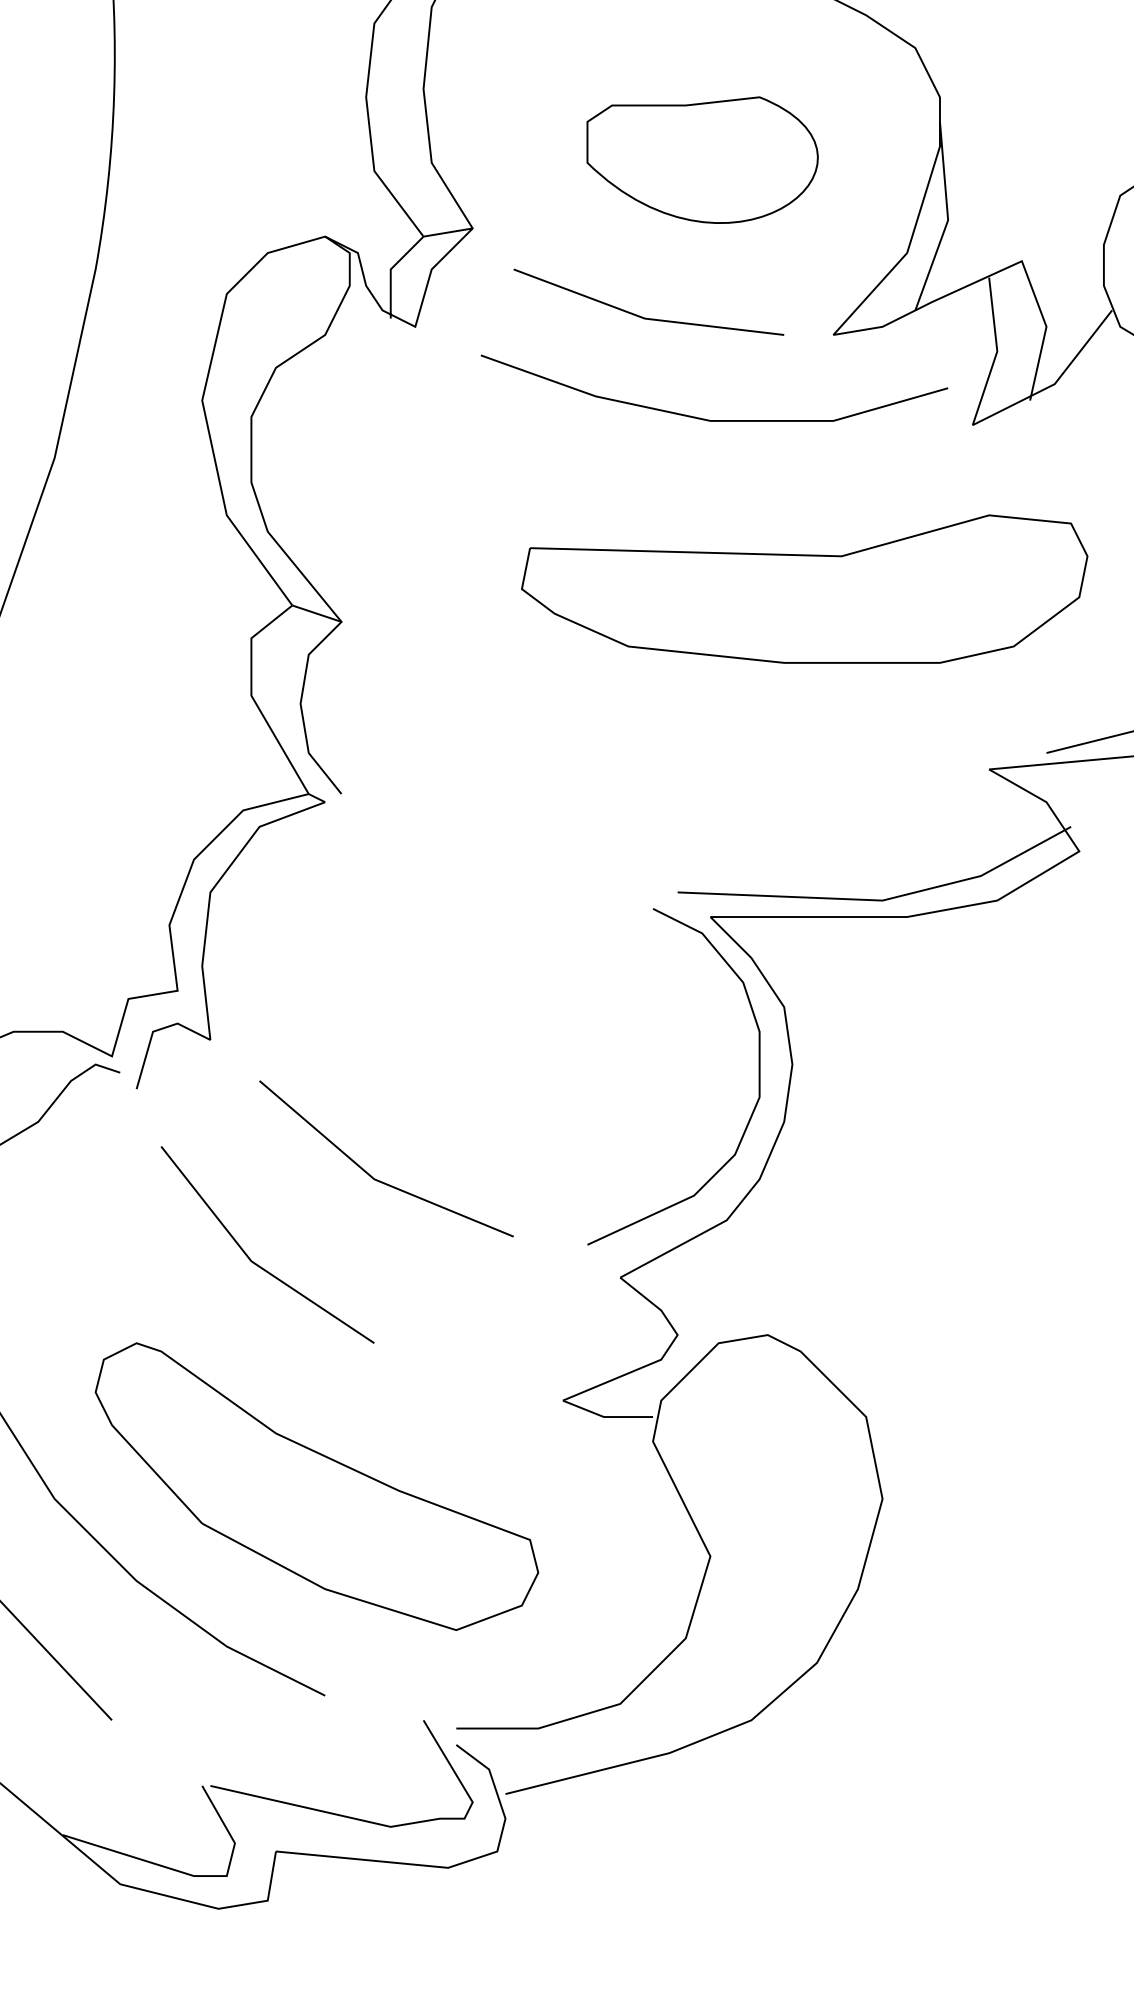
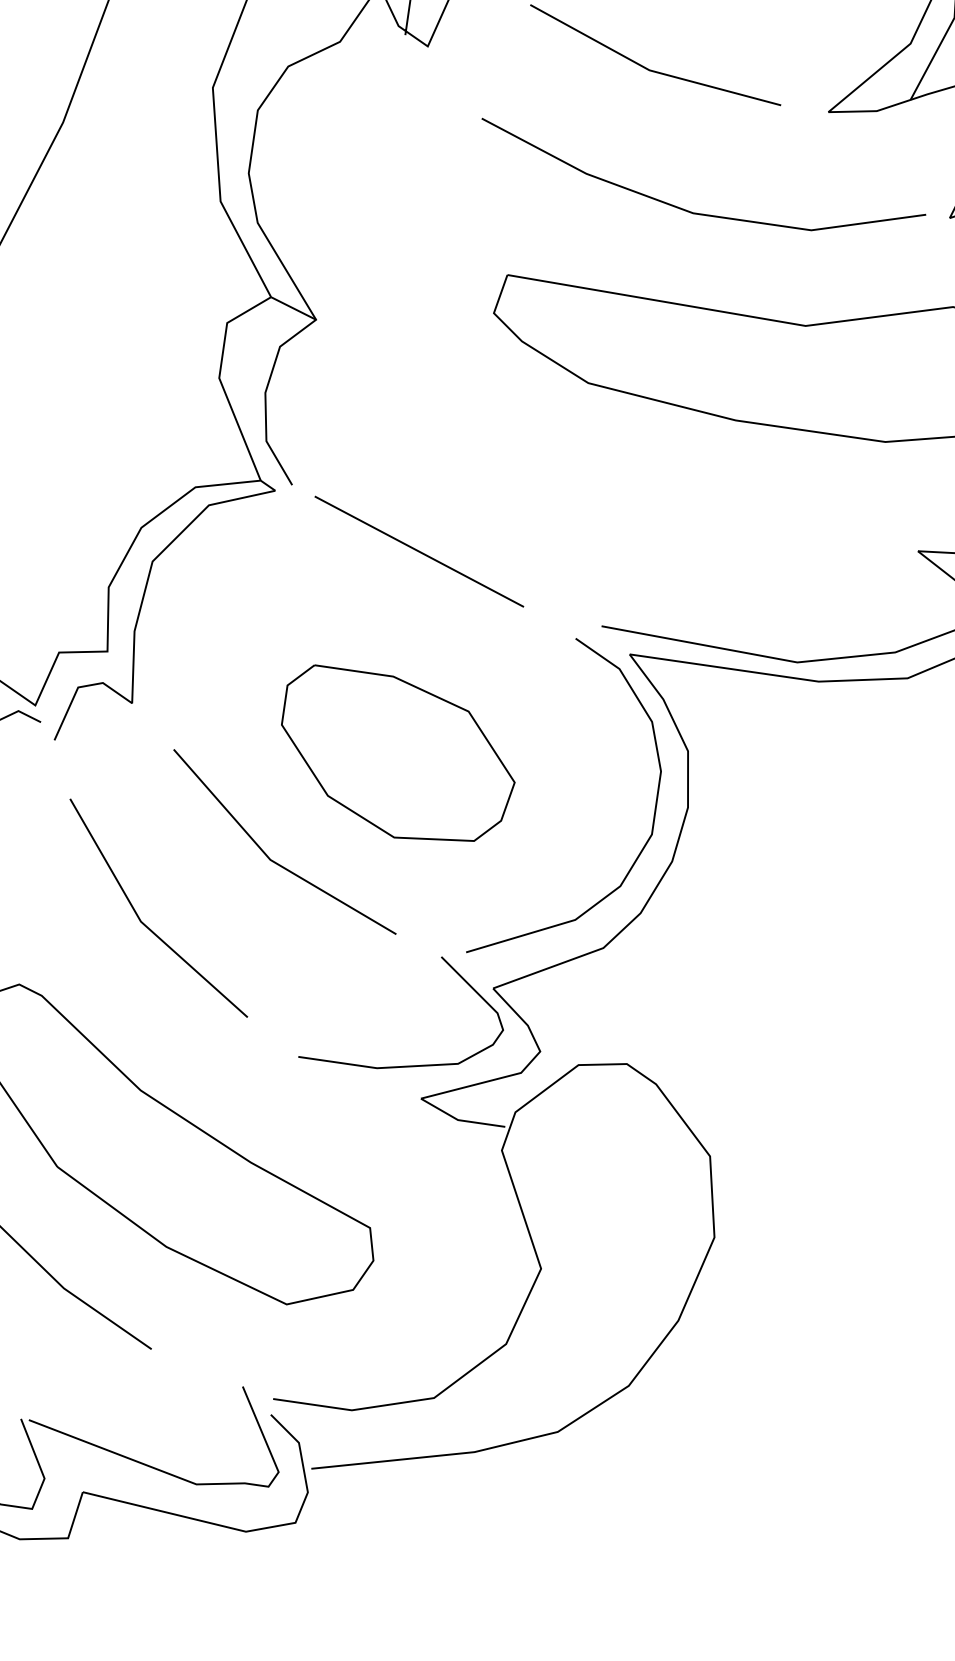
curve: (709, 419) -> (692, 211), moved
line: (480, 842) -> (419, 550), added
part: (488, 1056) -> (397, 757), added
curve: (545, 1368) -> (408, 1065), added

